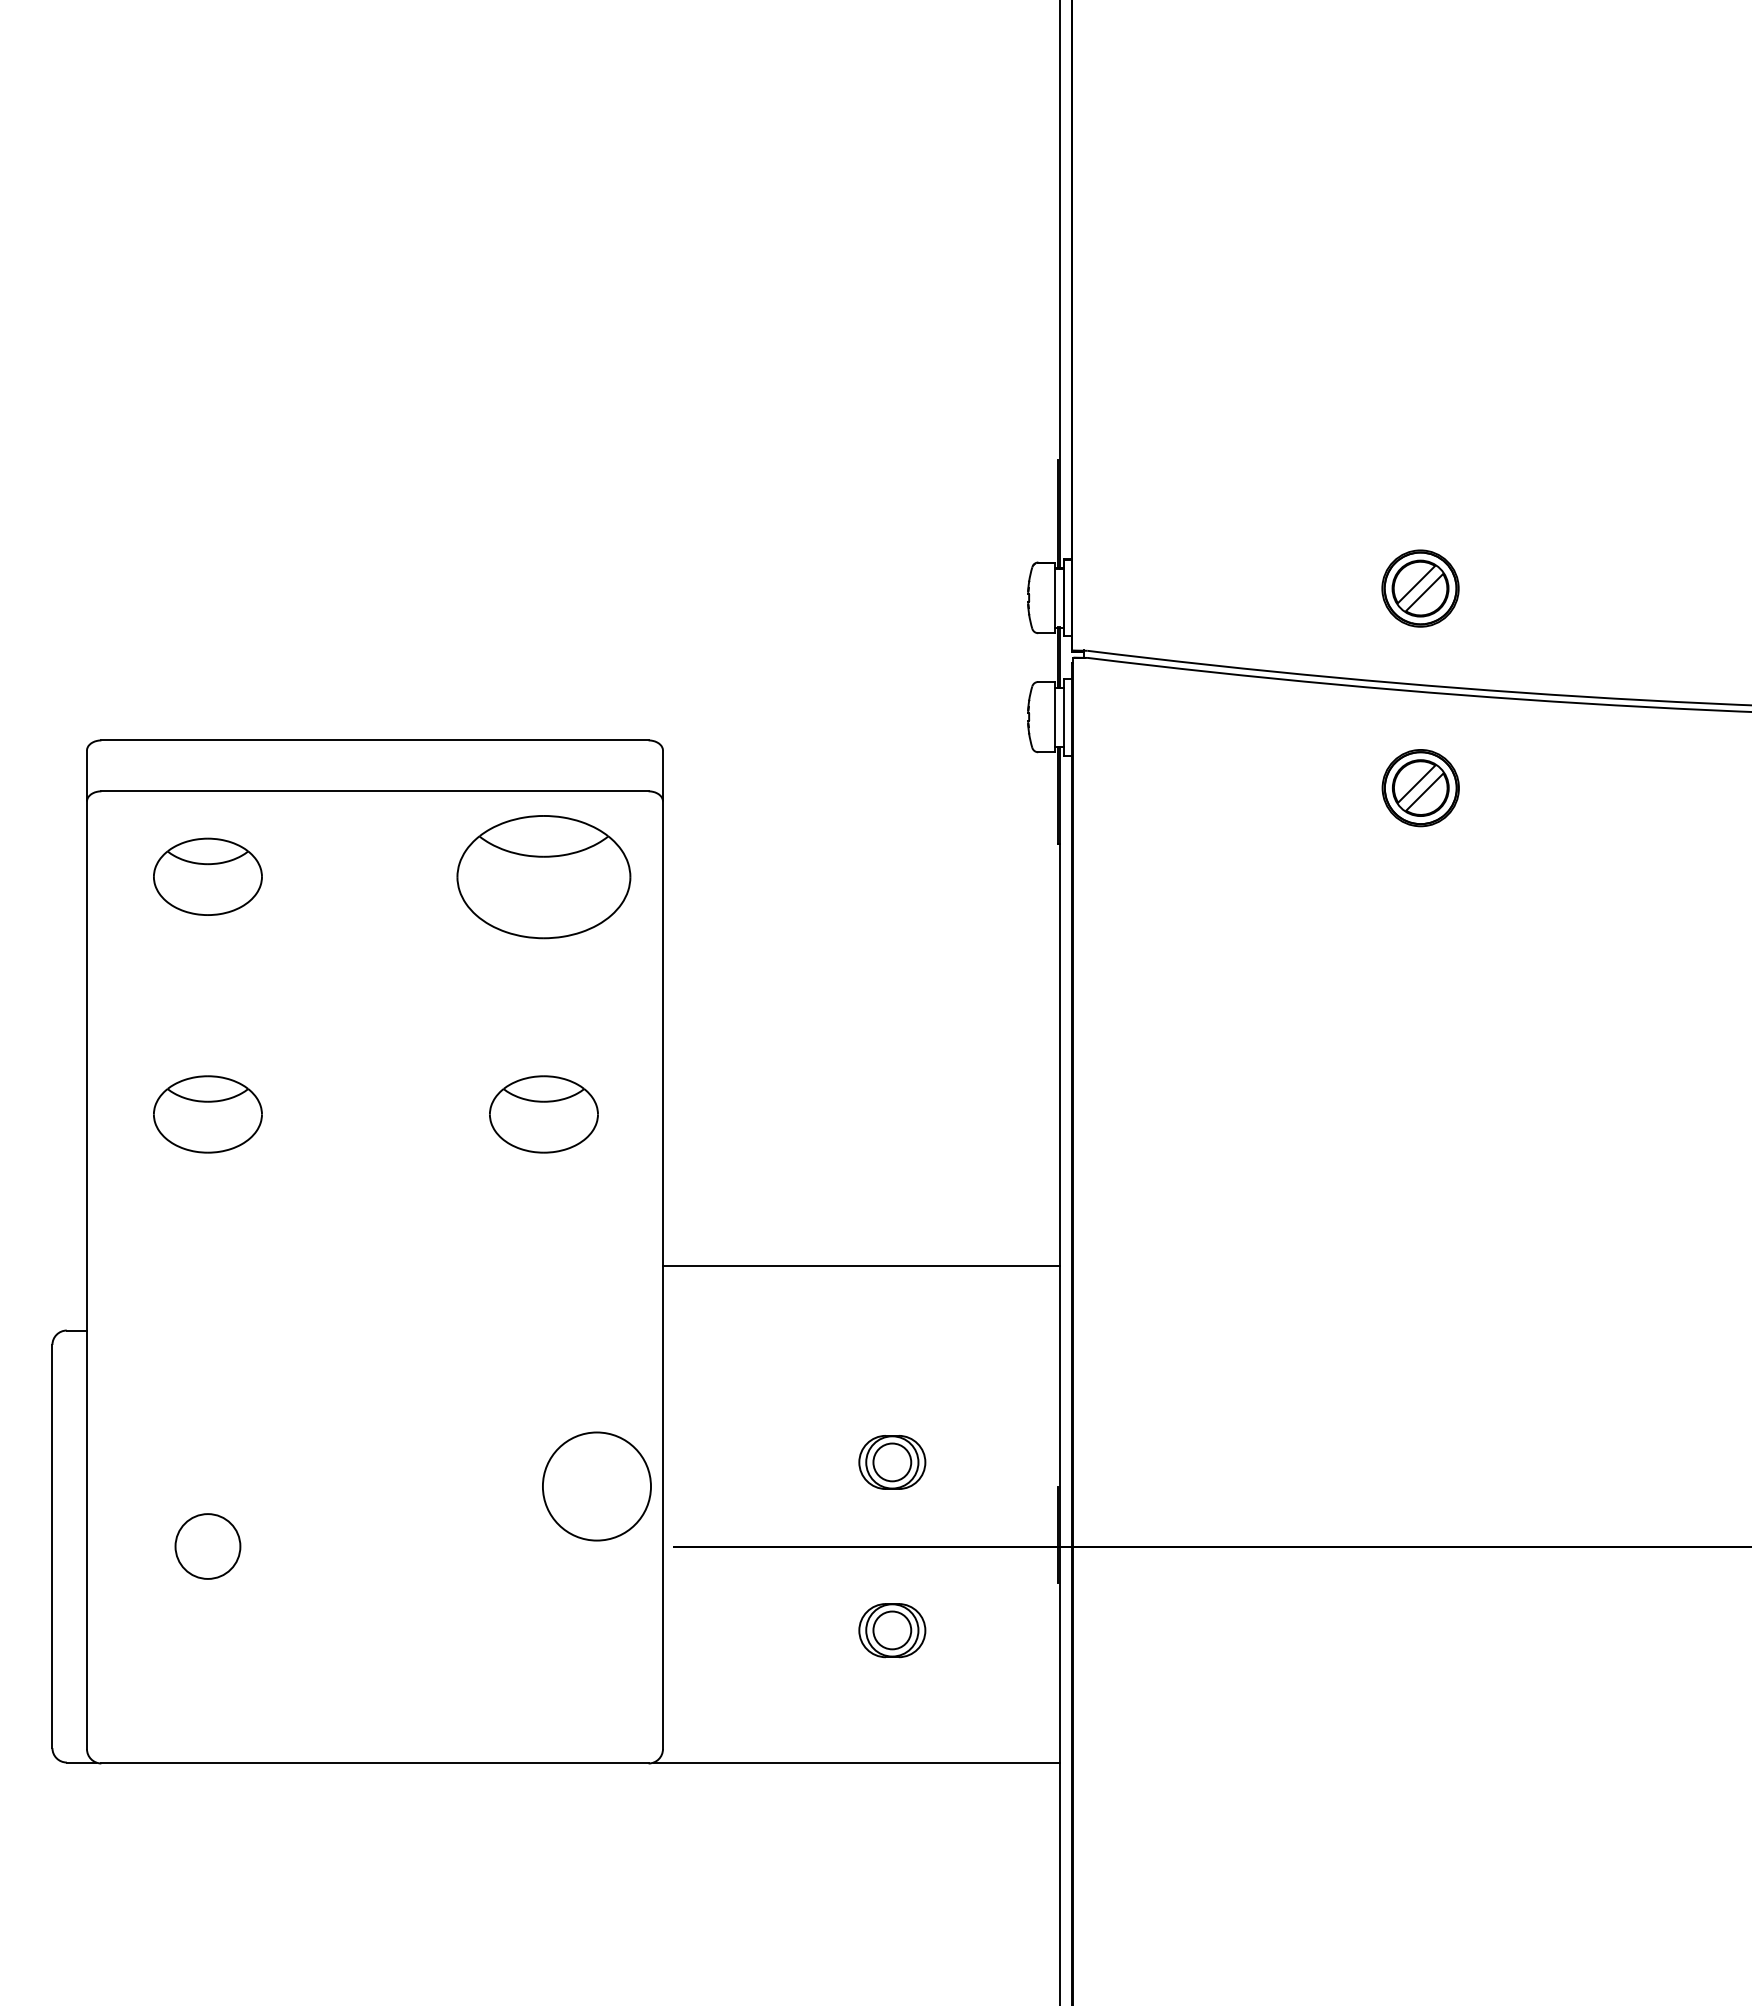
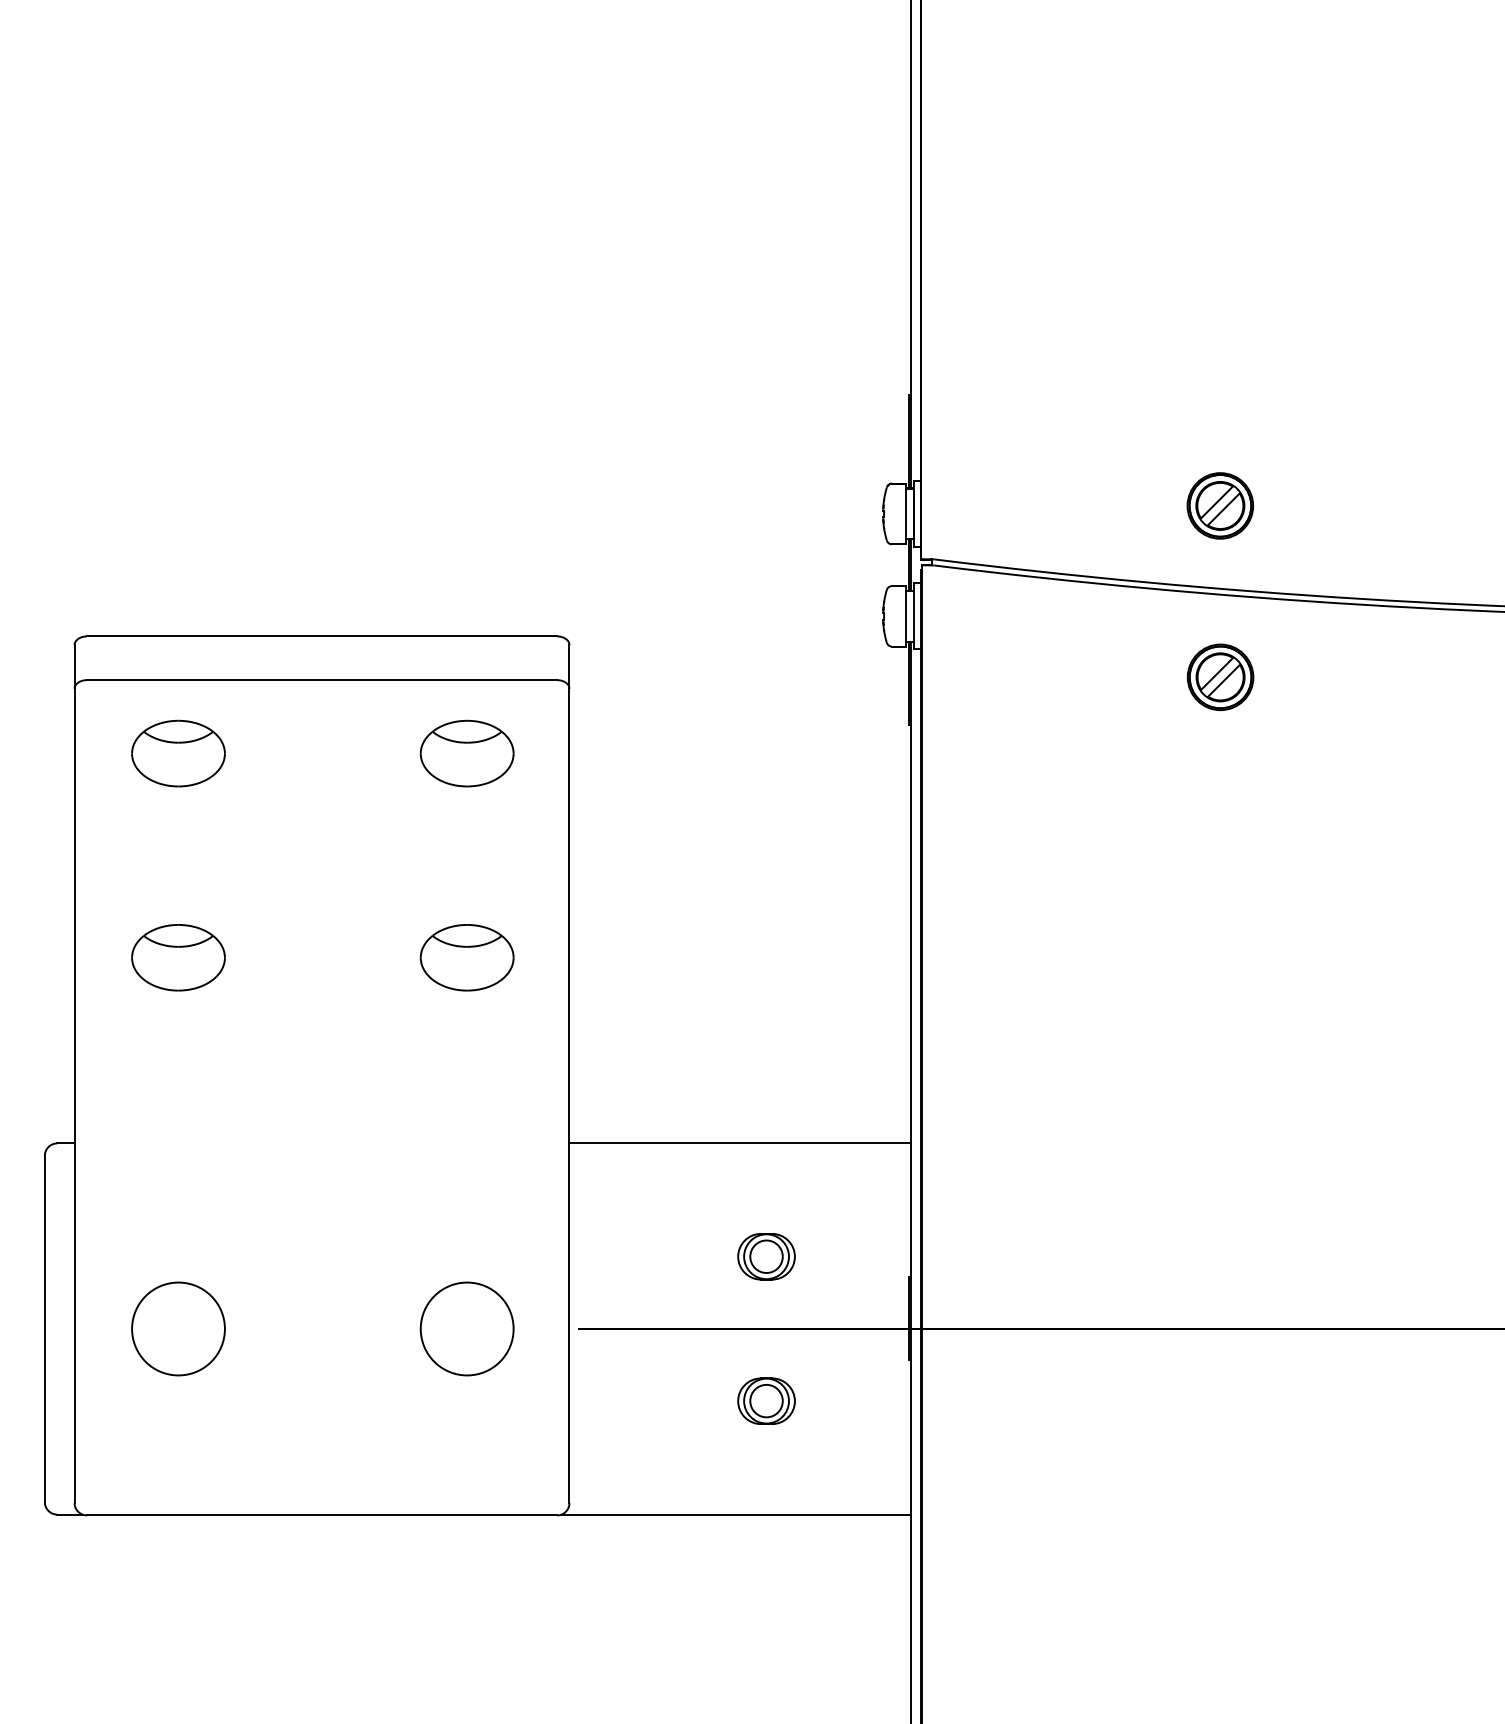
part: (543, 876) -> (466, 753), size x0.62
line: (861, 1265) -> (740, 1143), moved
circle: (596, 1486) -> (466, 1328), moved
circle: (207, 1546) -> (178, 1328), size x1.67

